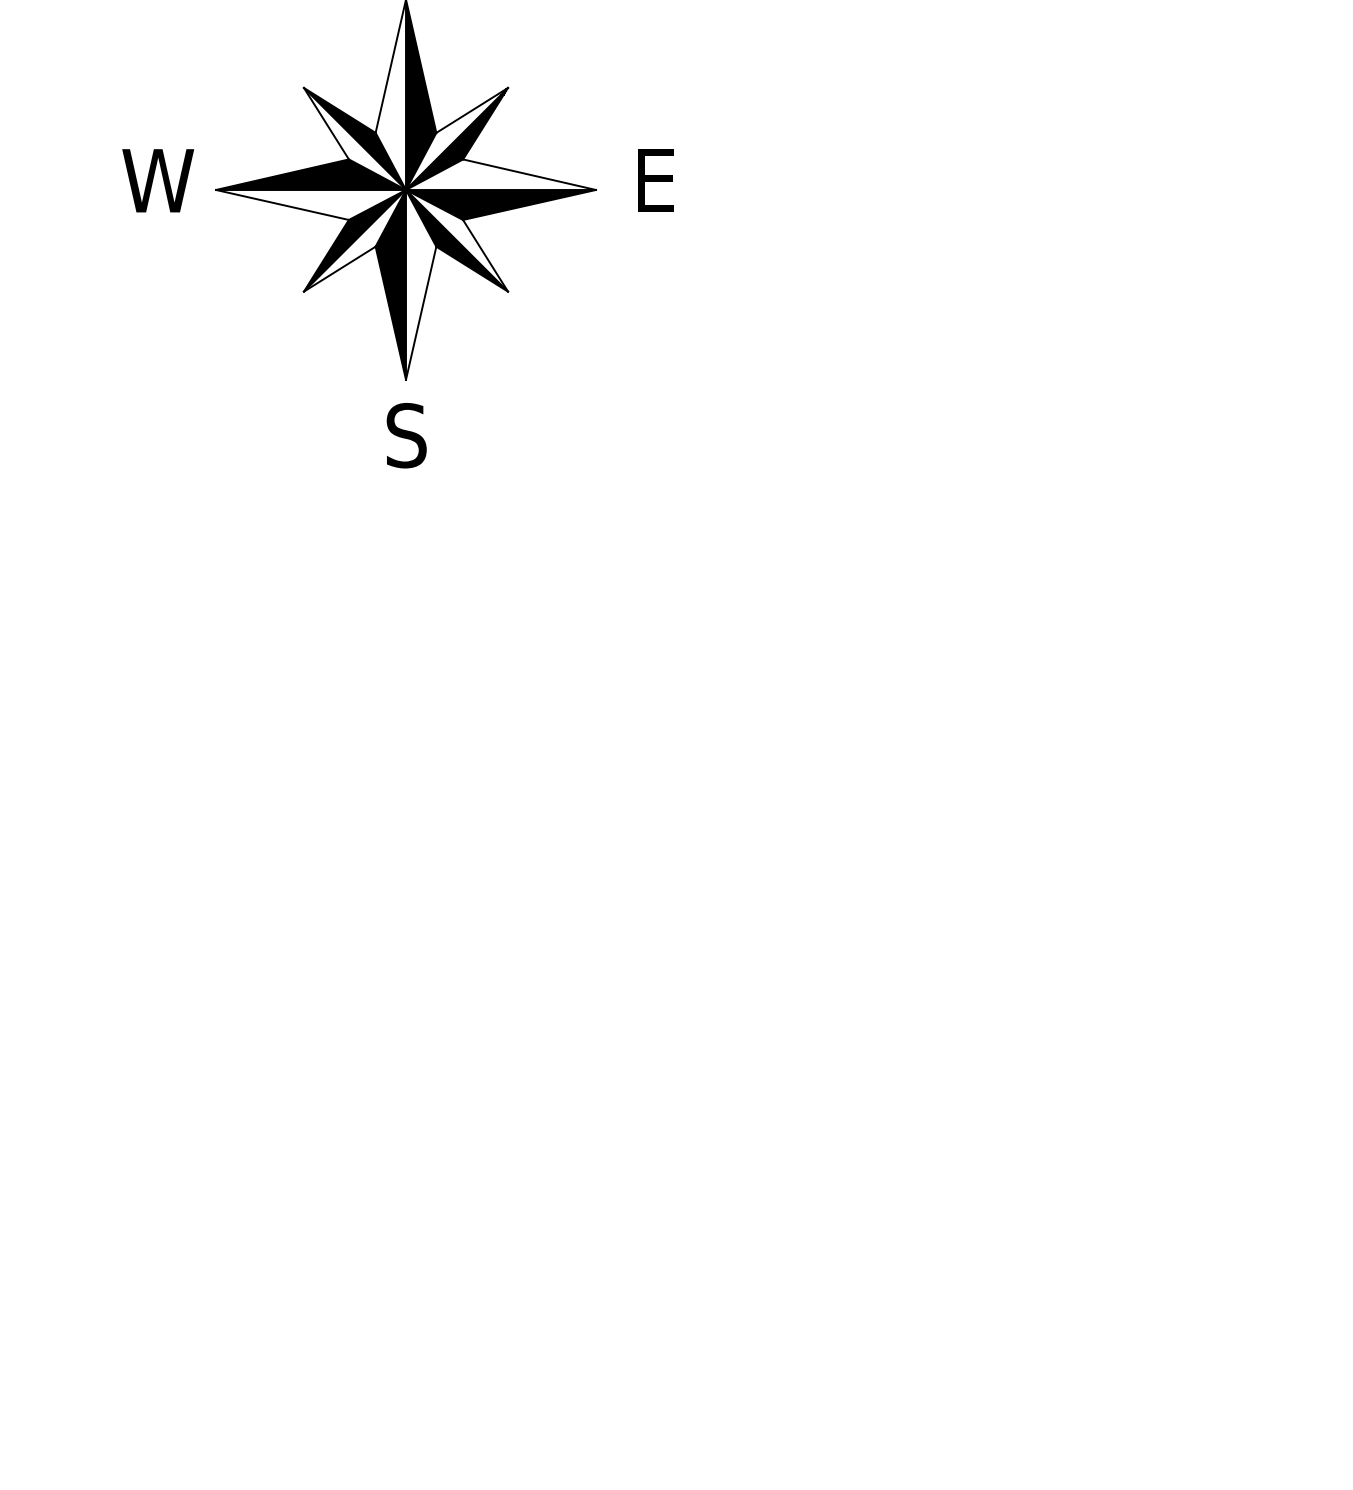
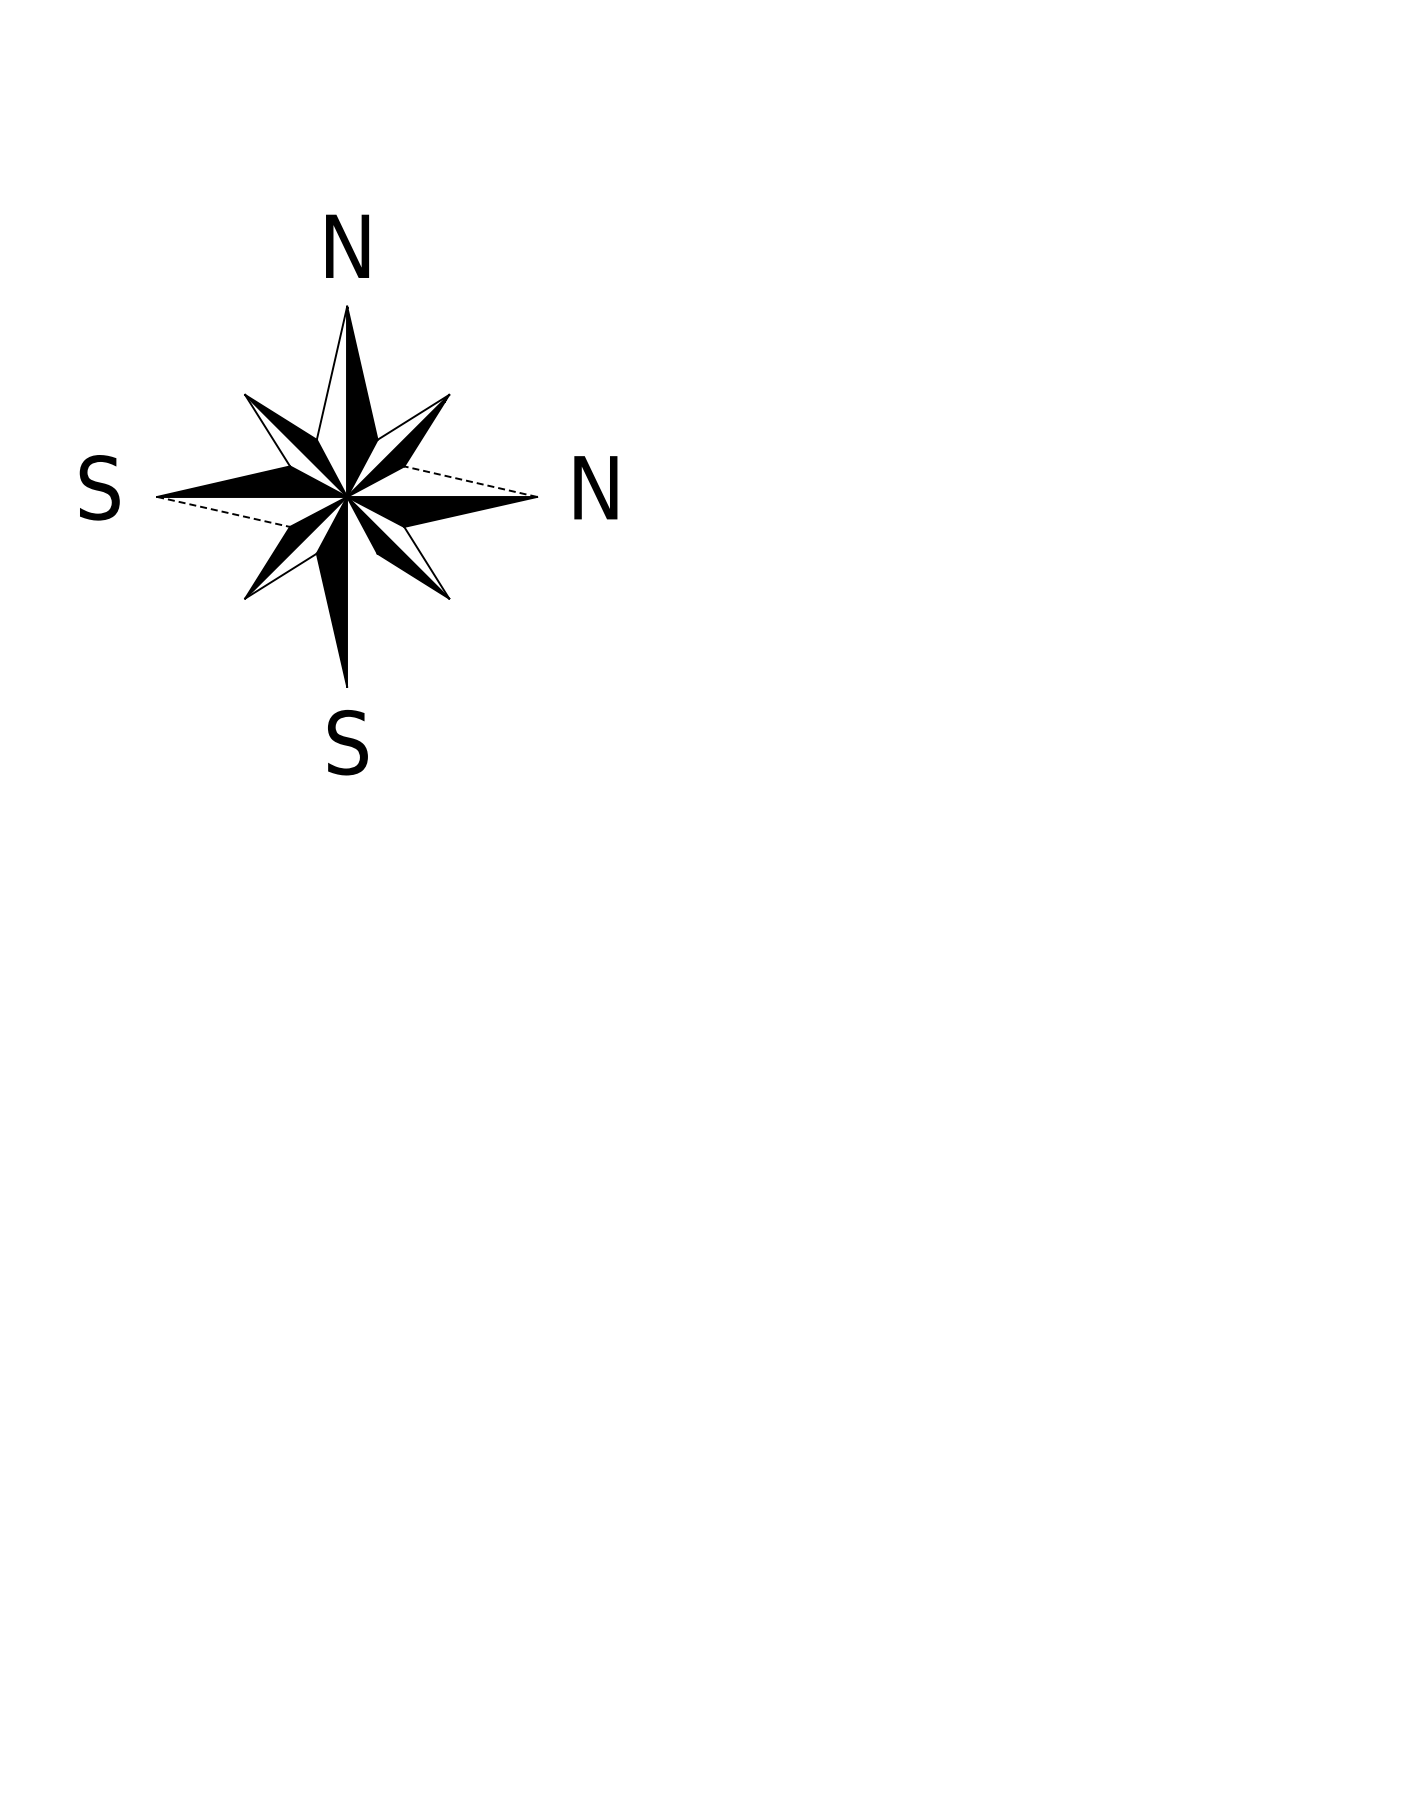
line: (529, 174) -> (470, 481), solid -> dashed
text: (158, 180) -> (99, 487), W -> S
text: (654, 180) -> (595, 487), E -> N
line: (283, 205) -> (224, 512), solid -> dashed
line: (421, 312) -> (362, 619), removed

